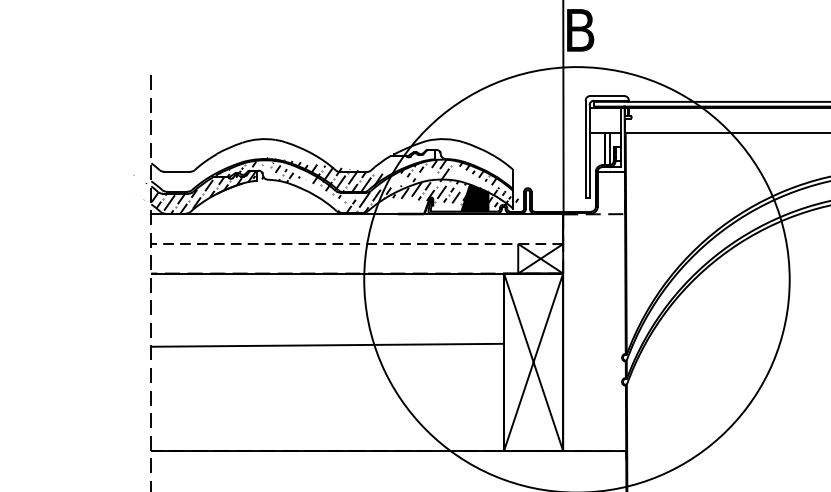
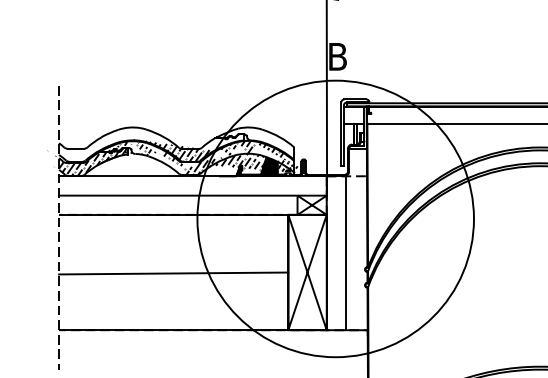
line: (356, 243) -> (192, 195), dashed -> solid
line: (592, 333) -> (345, 253), added
line: (327, 345) -> (173, 273), moved

